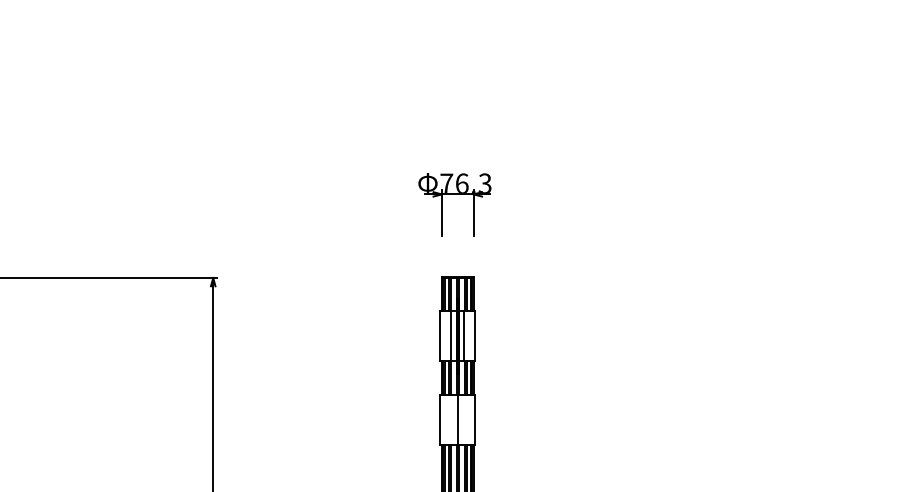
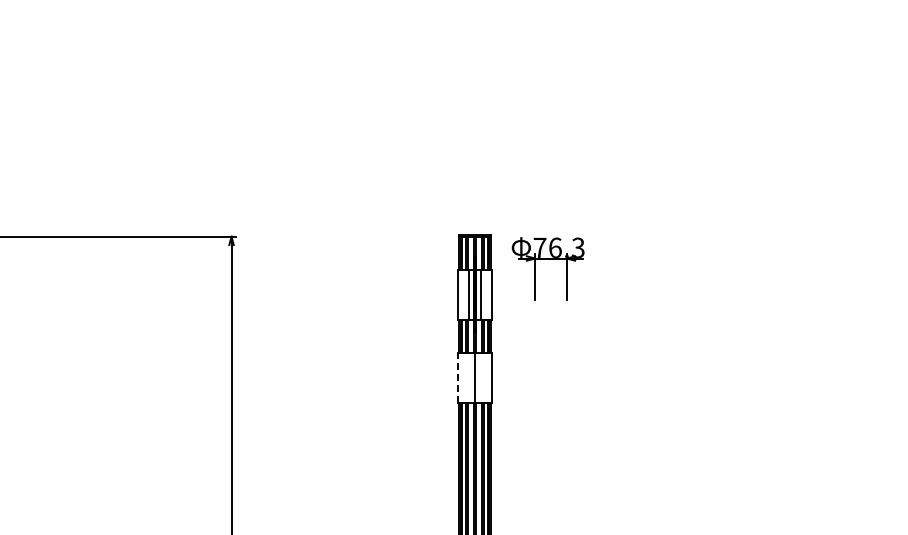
part: (454, 195) -> (547, 259), moved
line: (440, 419) -> (457, 377), solid -> dashed

